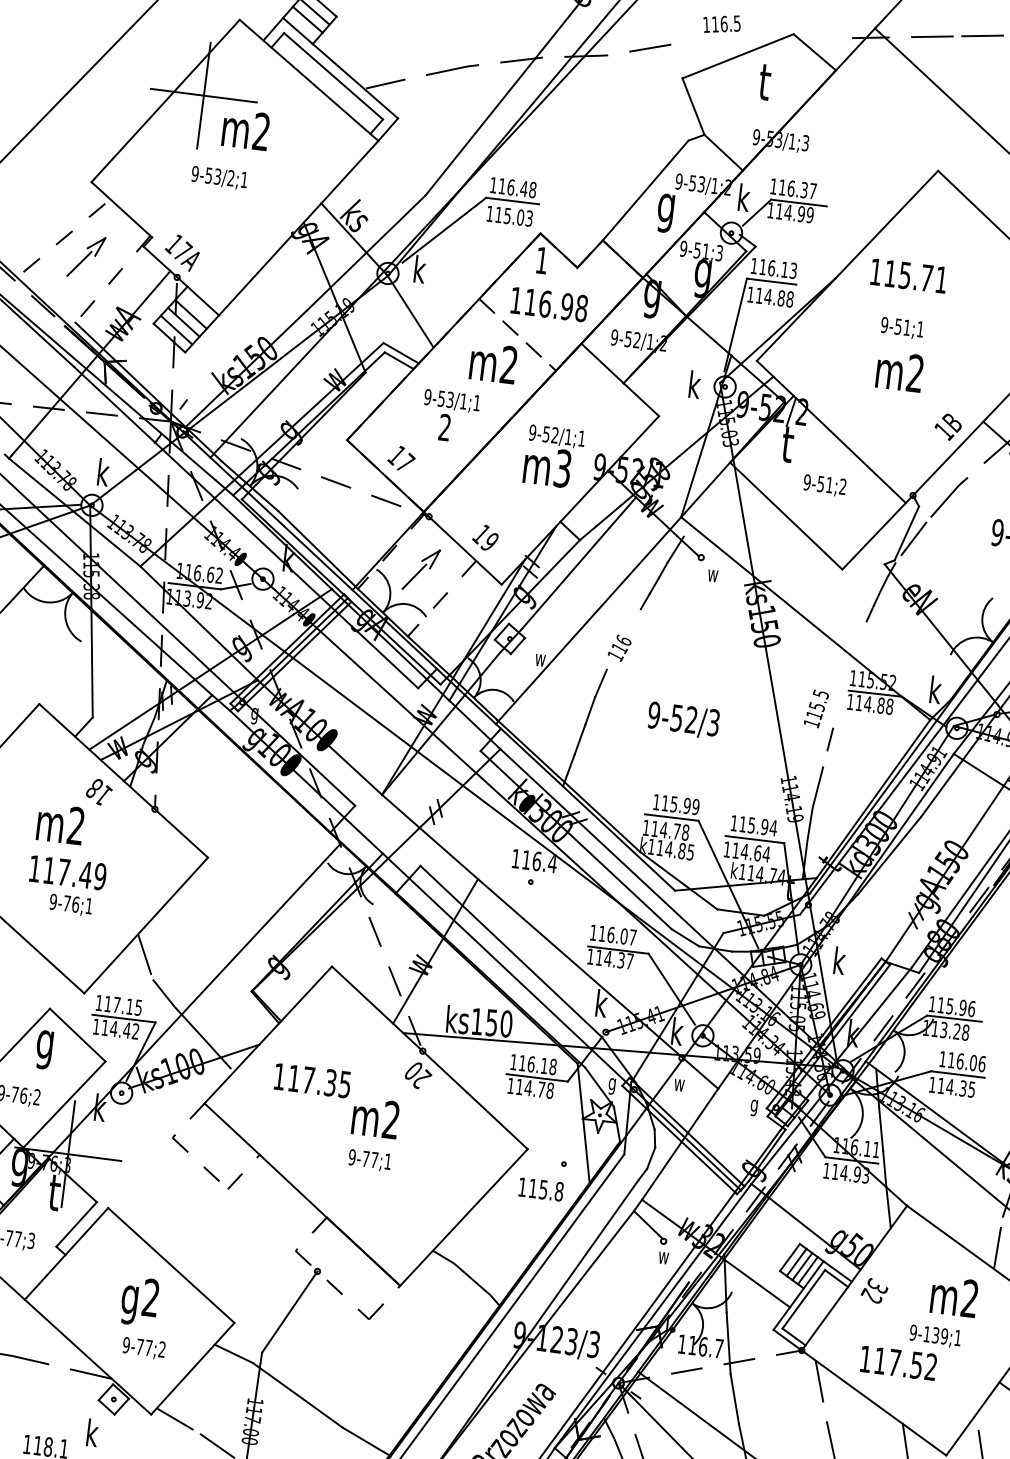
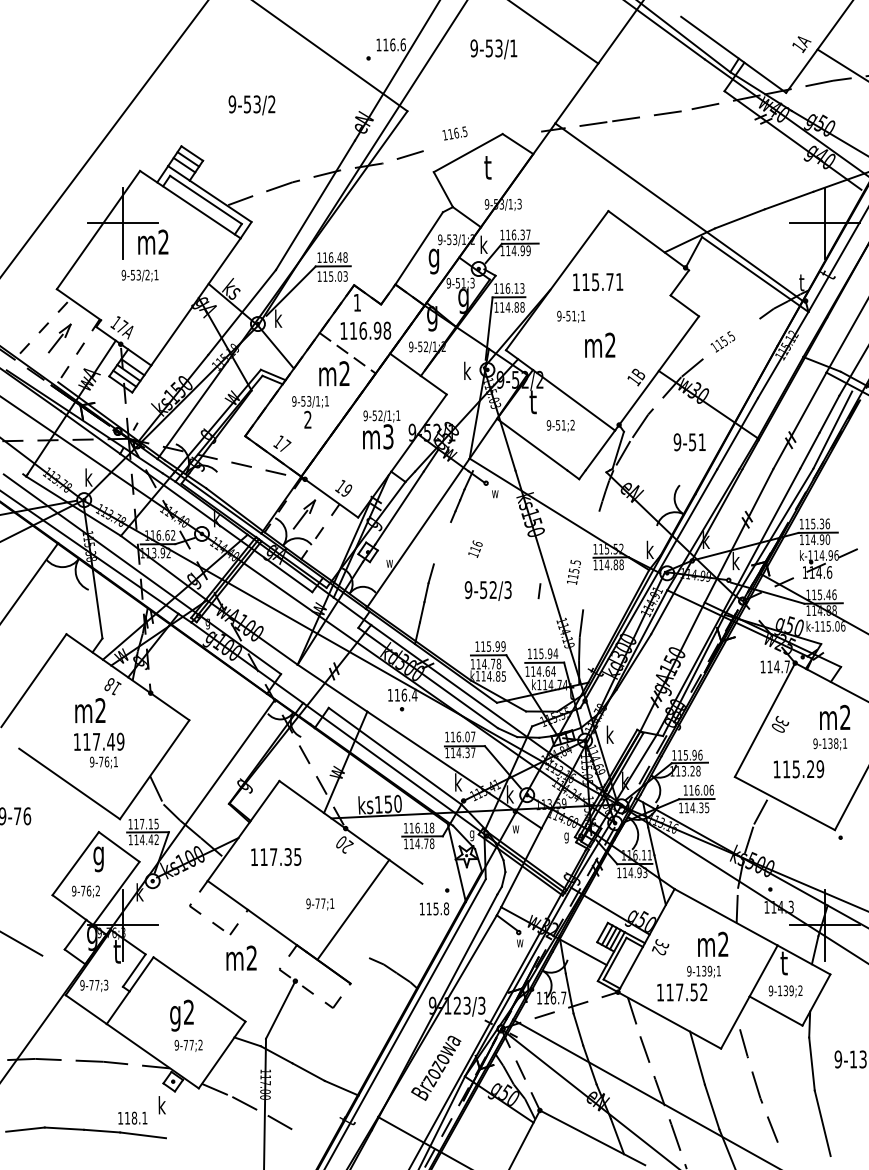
text: (902, 327) -> (571, 316), moved
text: (619, 647) -> (475, 548), moved
line: (830, 739) -> (539, 591), moved
text: (375, 1117) -> (241, 957), moved
line: (464, 1217) -> (353, 909), moved

